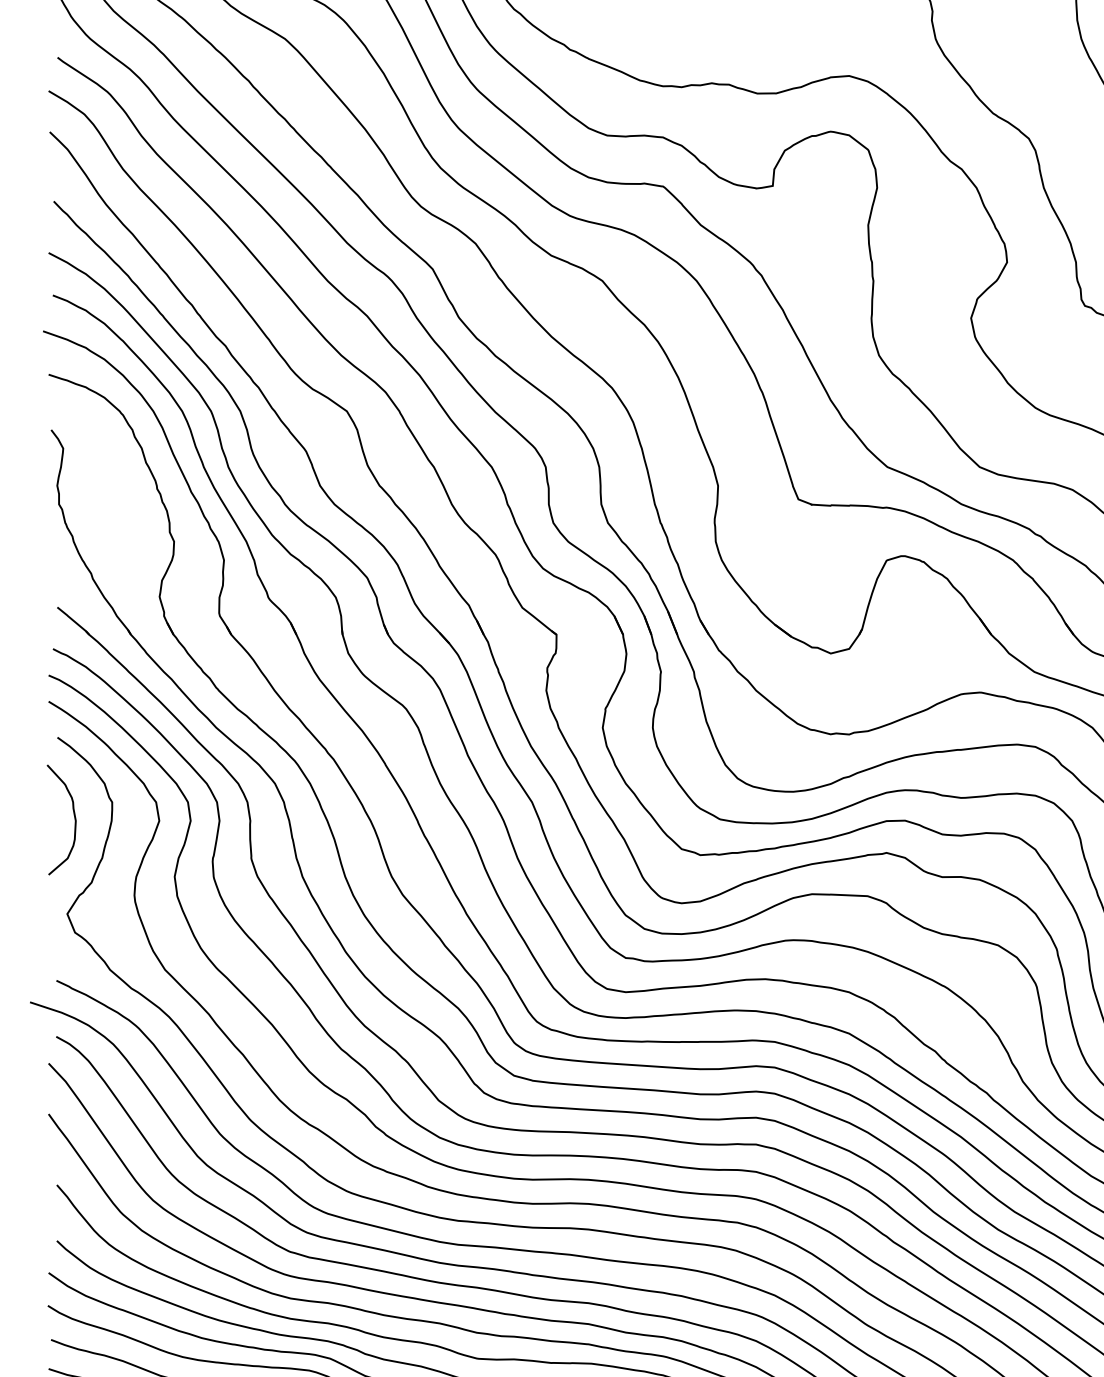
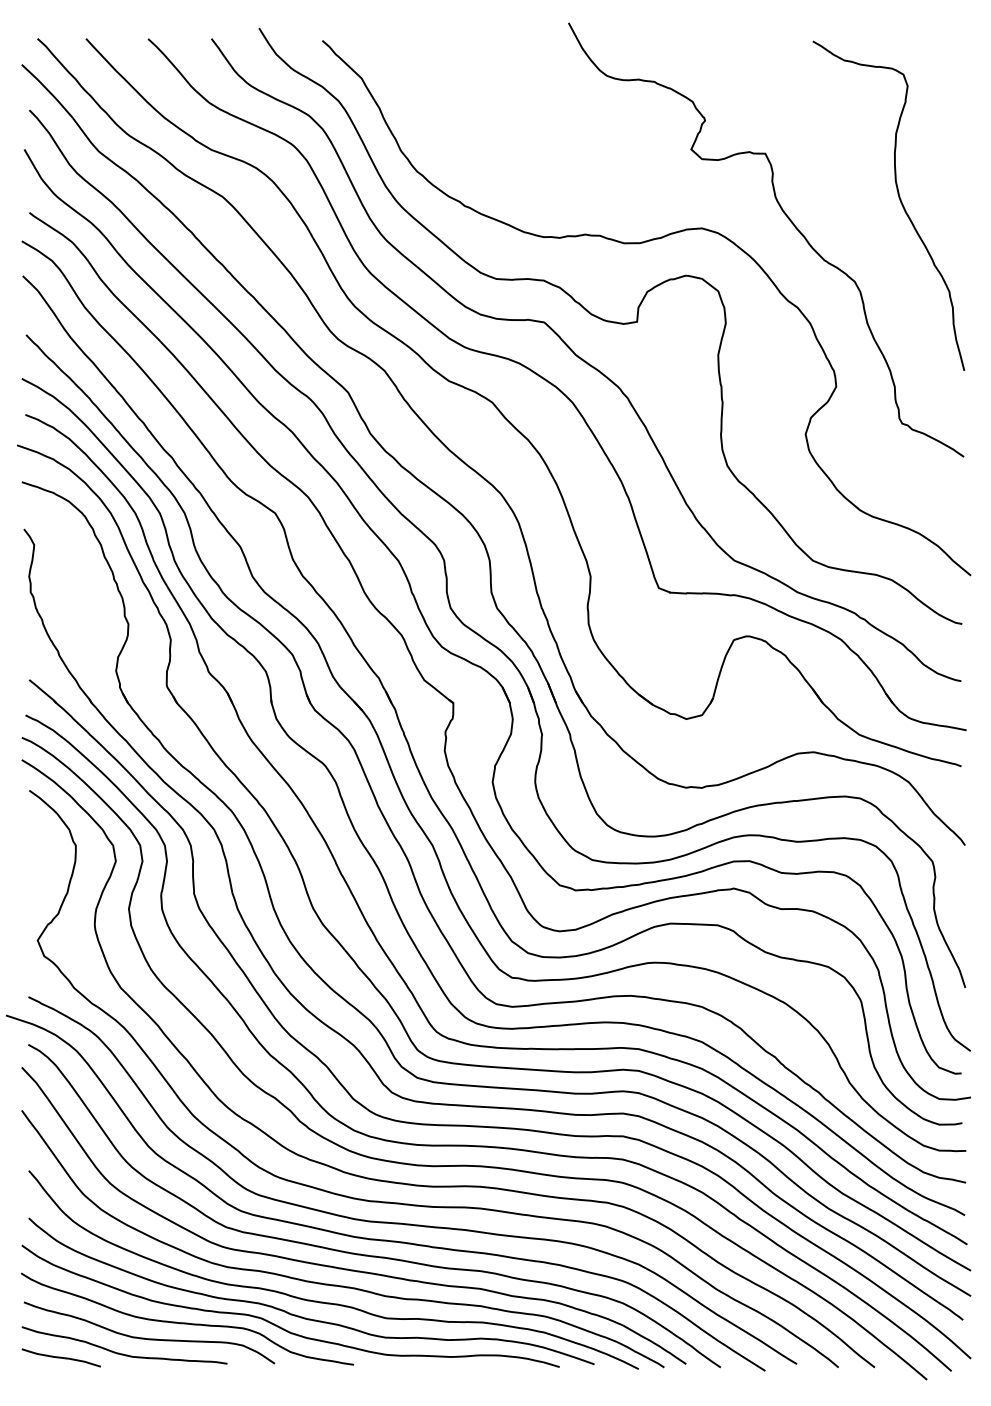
curve: (74, 819) -> (43, 860), removed

